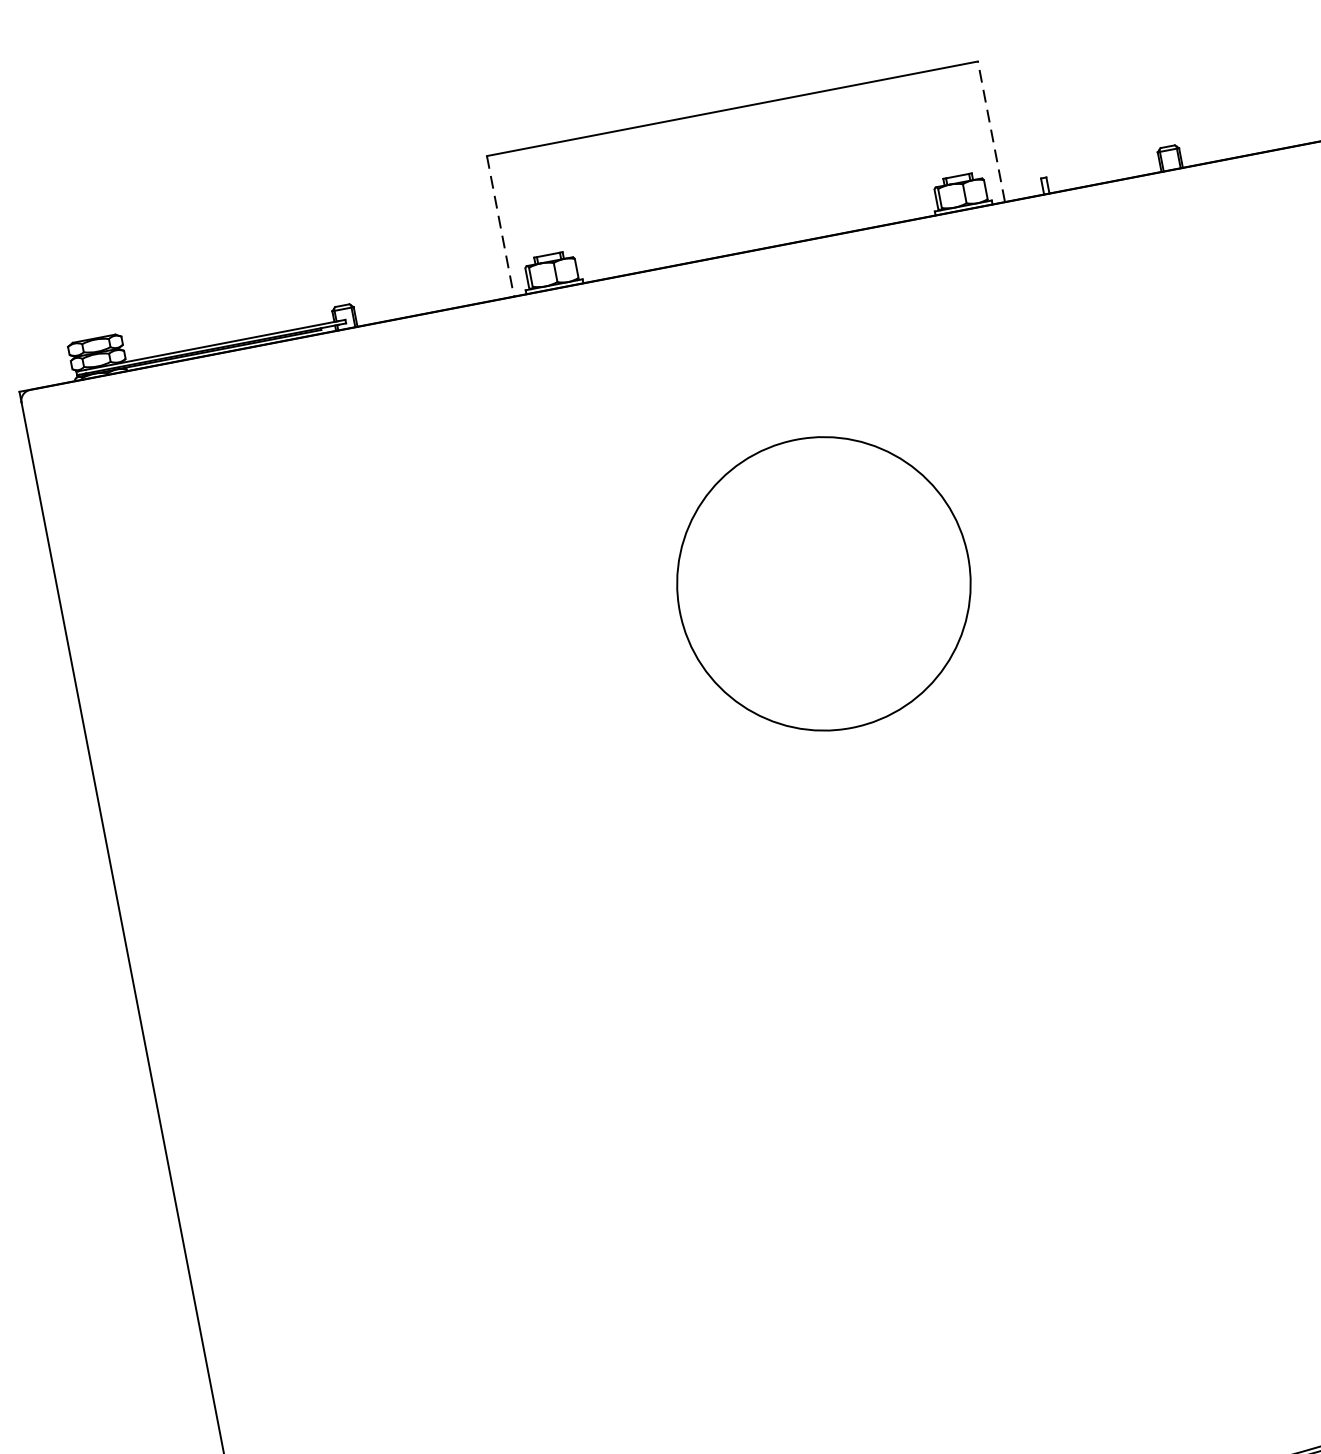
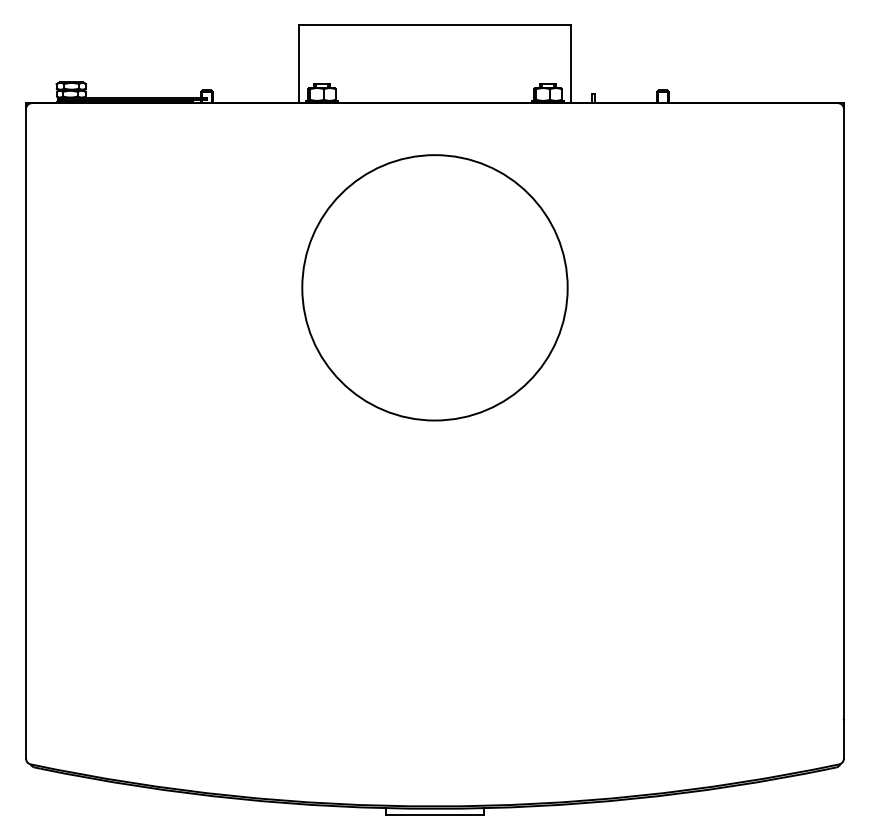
line: (991, 132) -> (570, 64), dashed -> solid
line: (500, 226) -> (299, 64), dashed -> solid
circle: (822, 583) -> (434, 287), size x1.67

